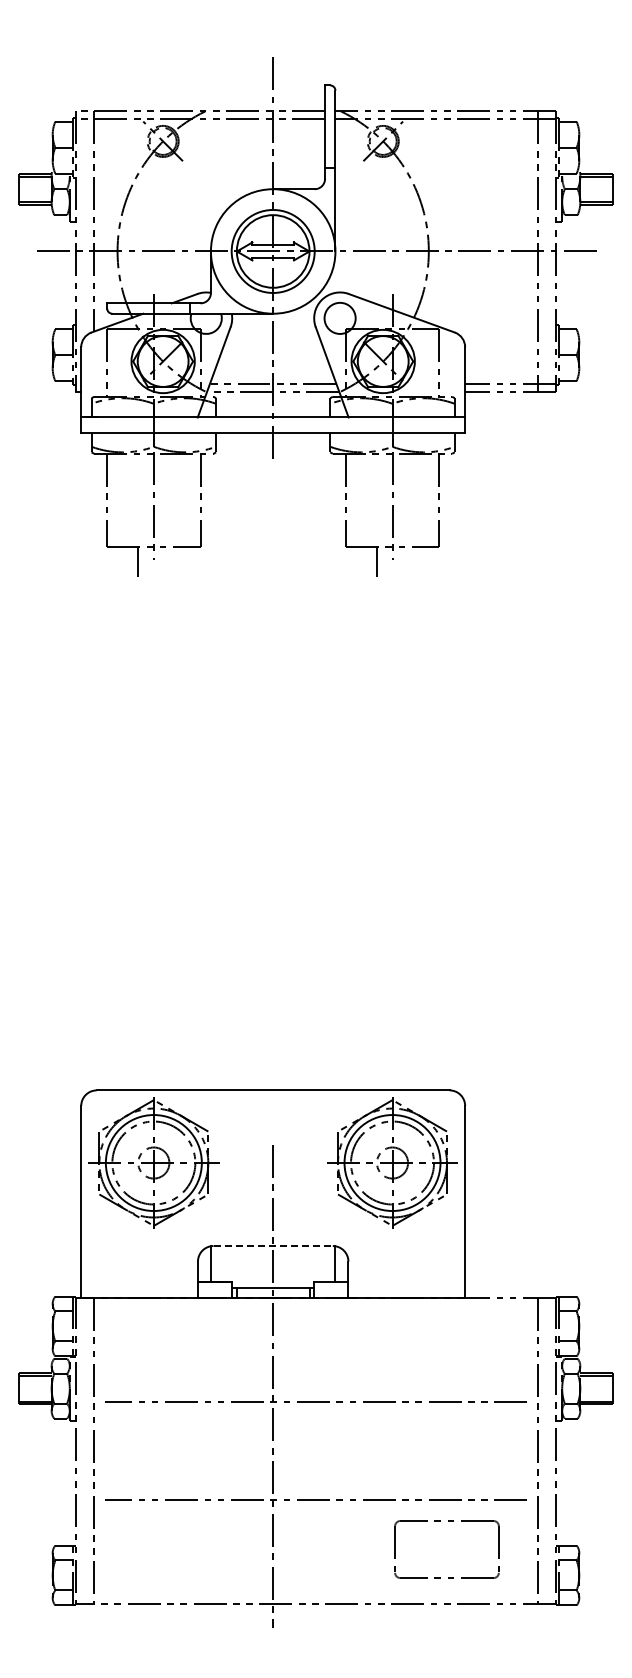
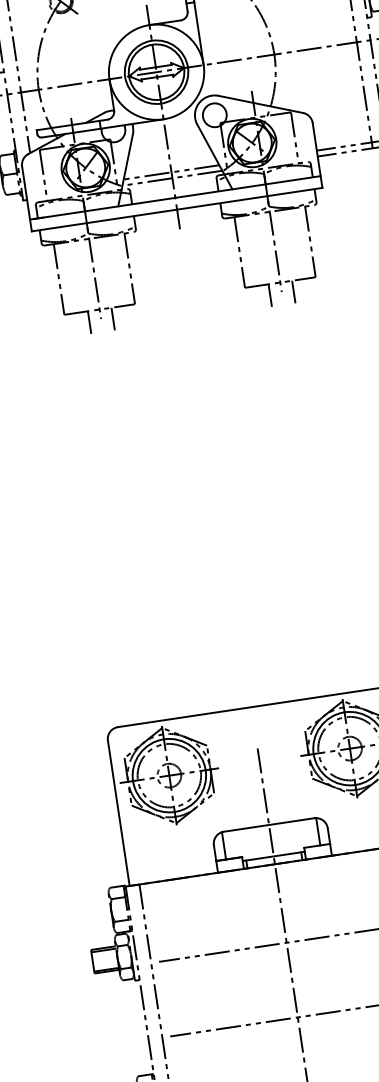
line: (169, 562) -> (113, 319), added
line: (408, 562) -> (294, 292), added
line: (273, 1246) -> (269, 825), dashed -> solid

